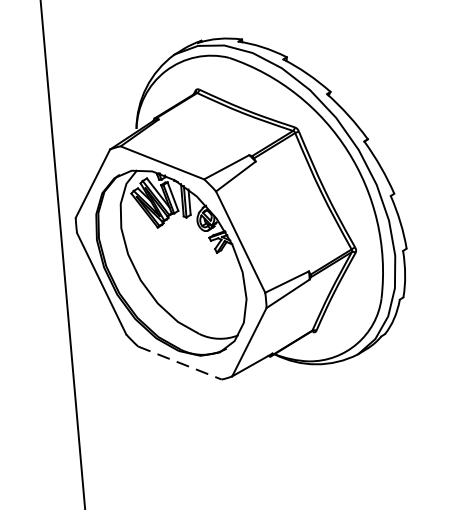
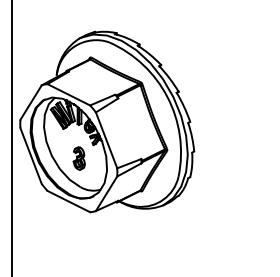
part: (190, 280) -> (78, 158), added
line: (179, 362) -> (68, 201), dashed -> solid

